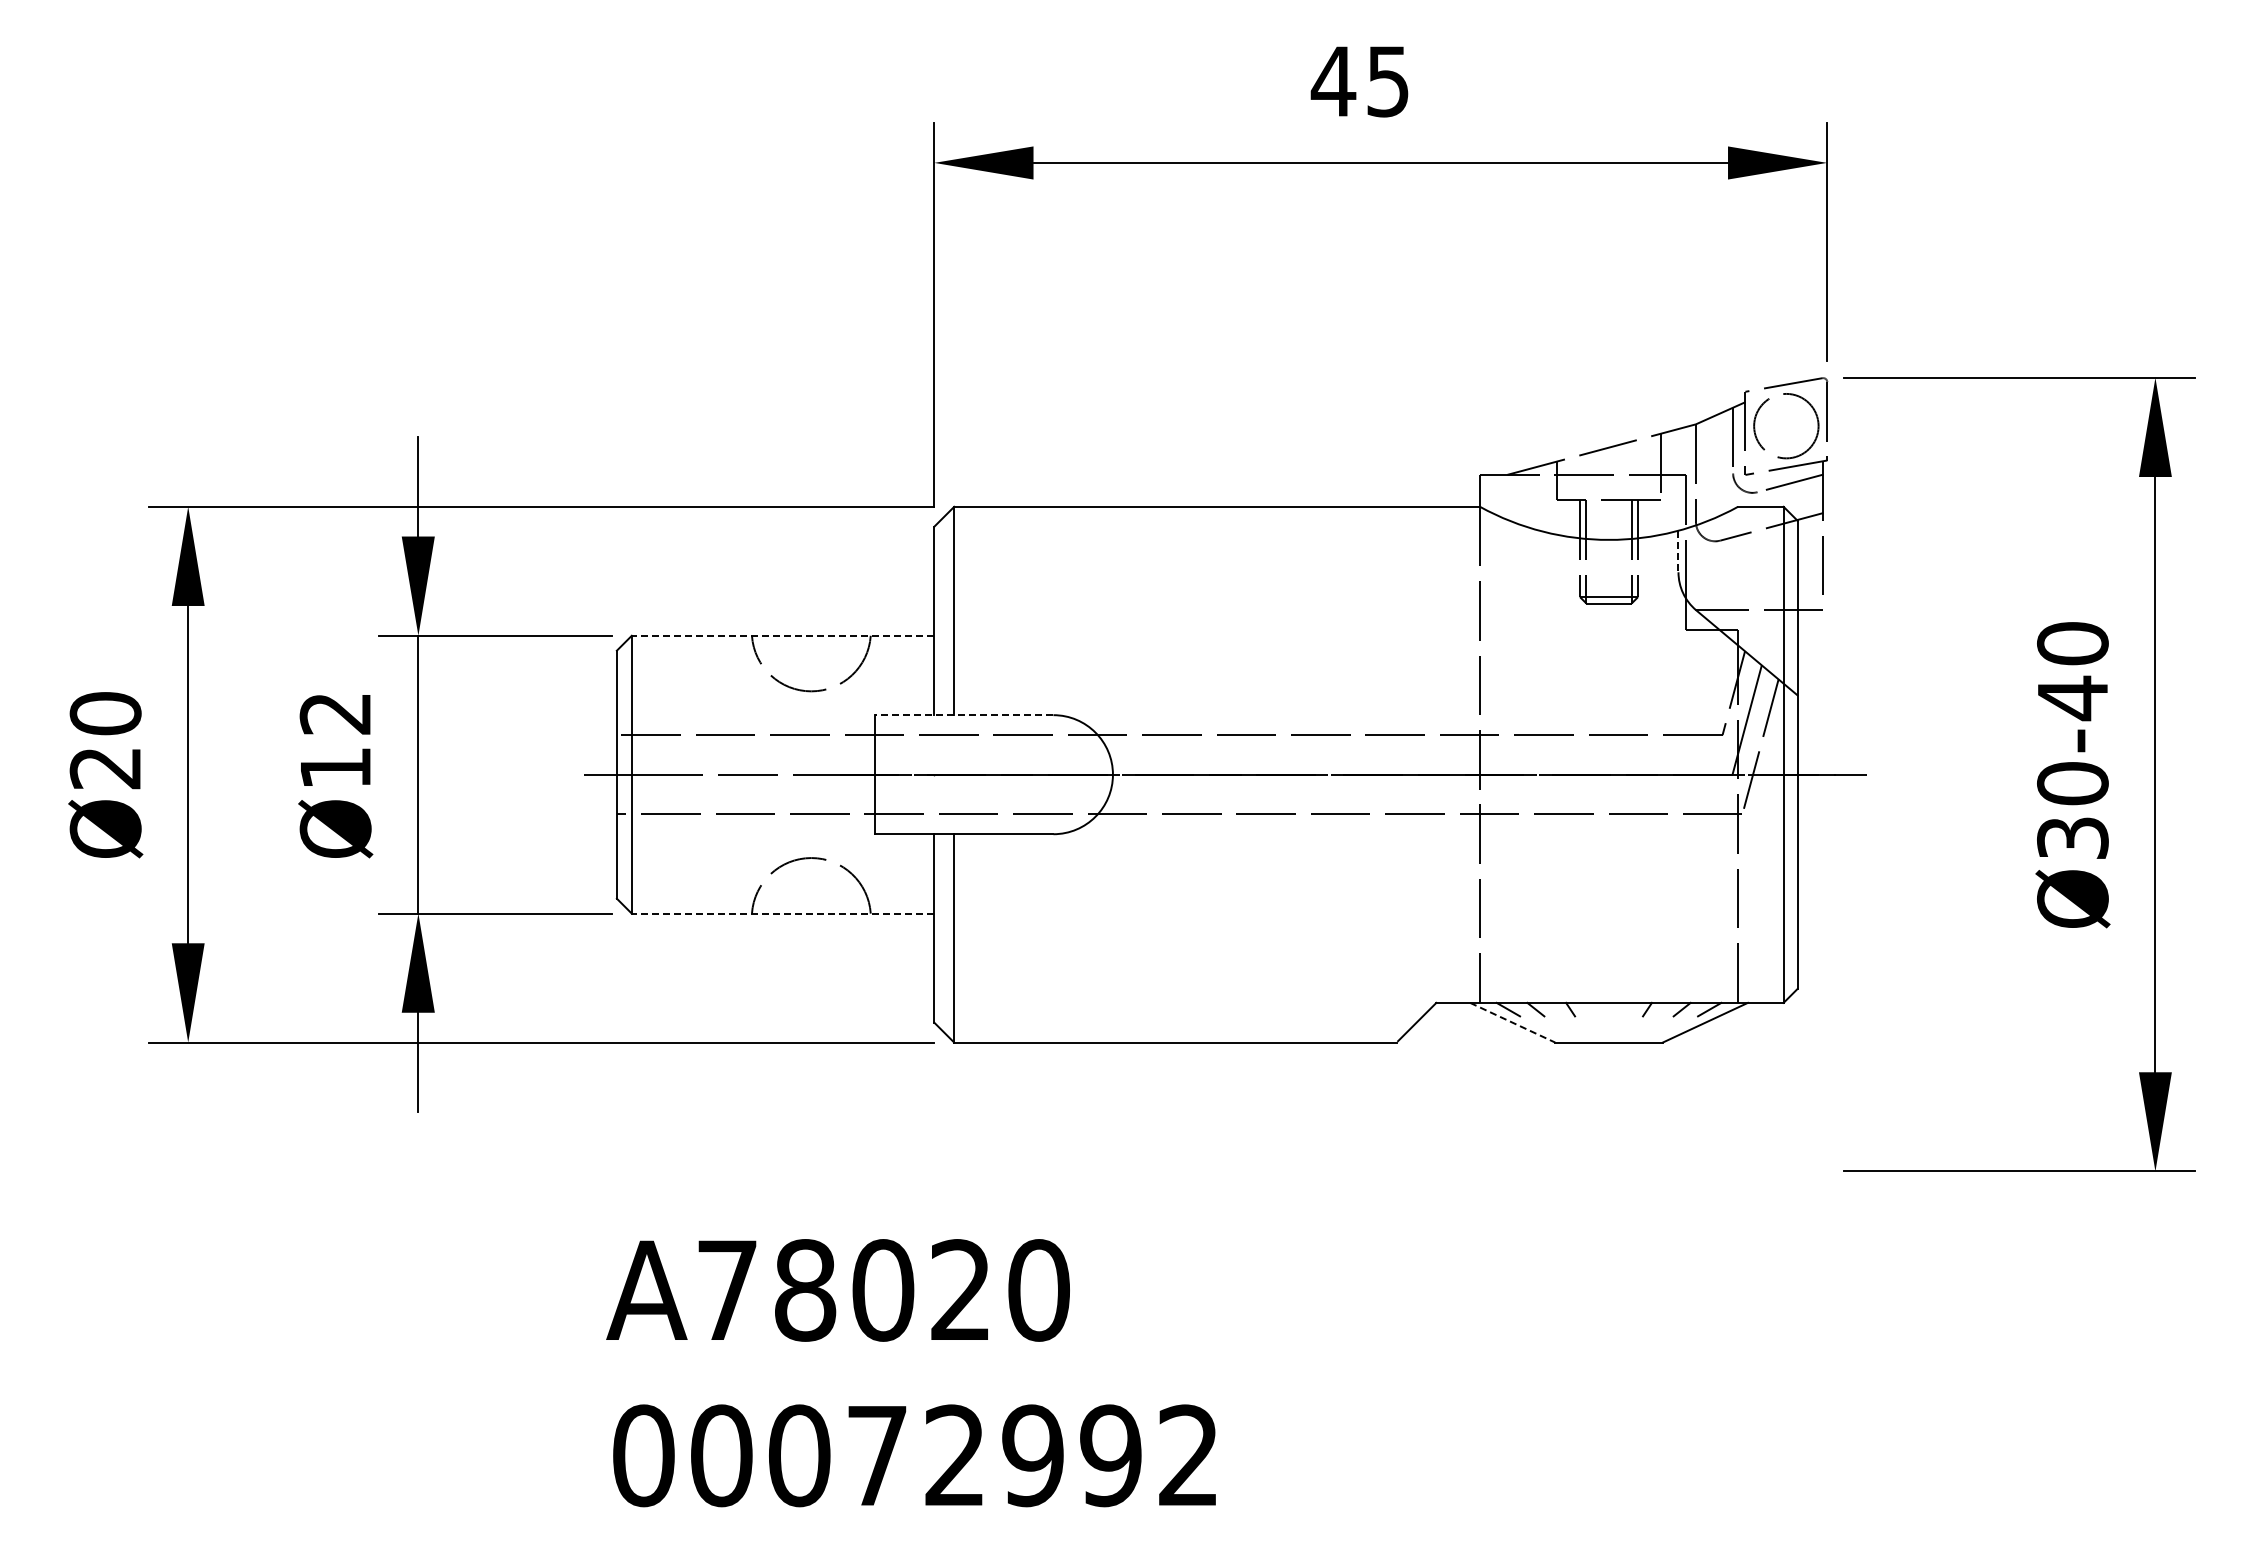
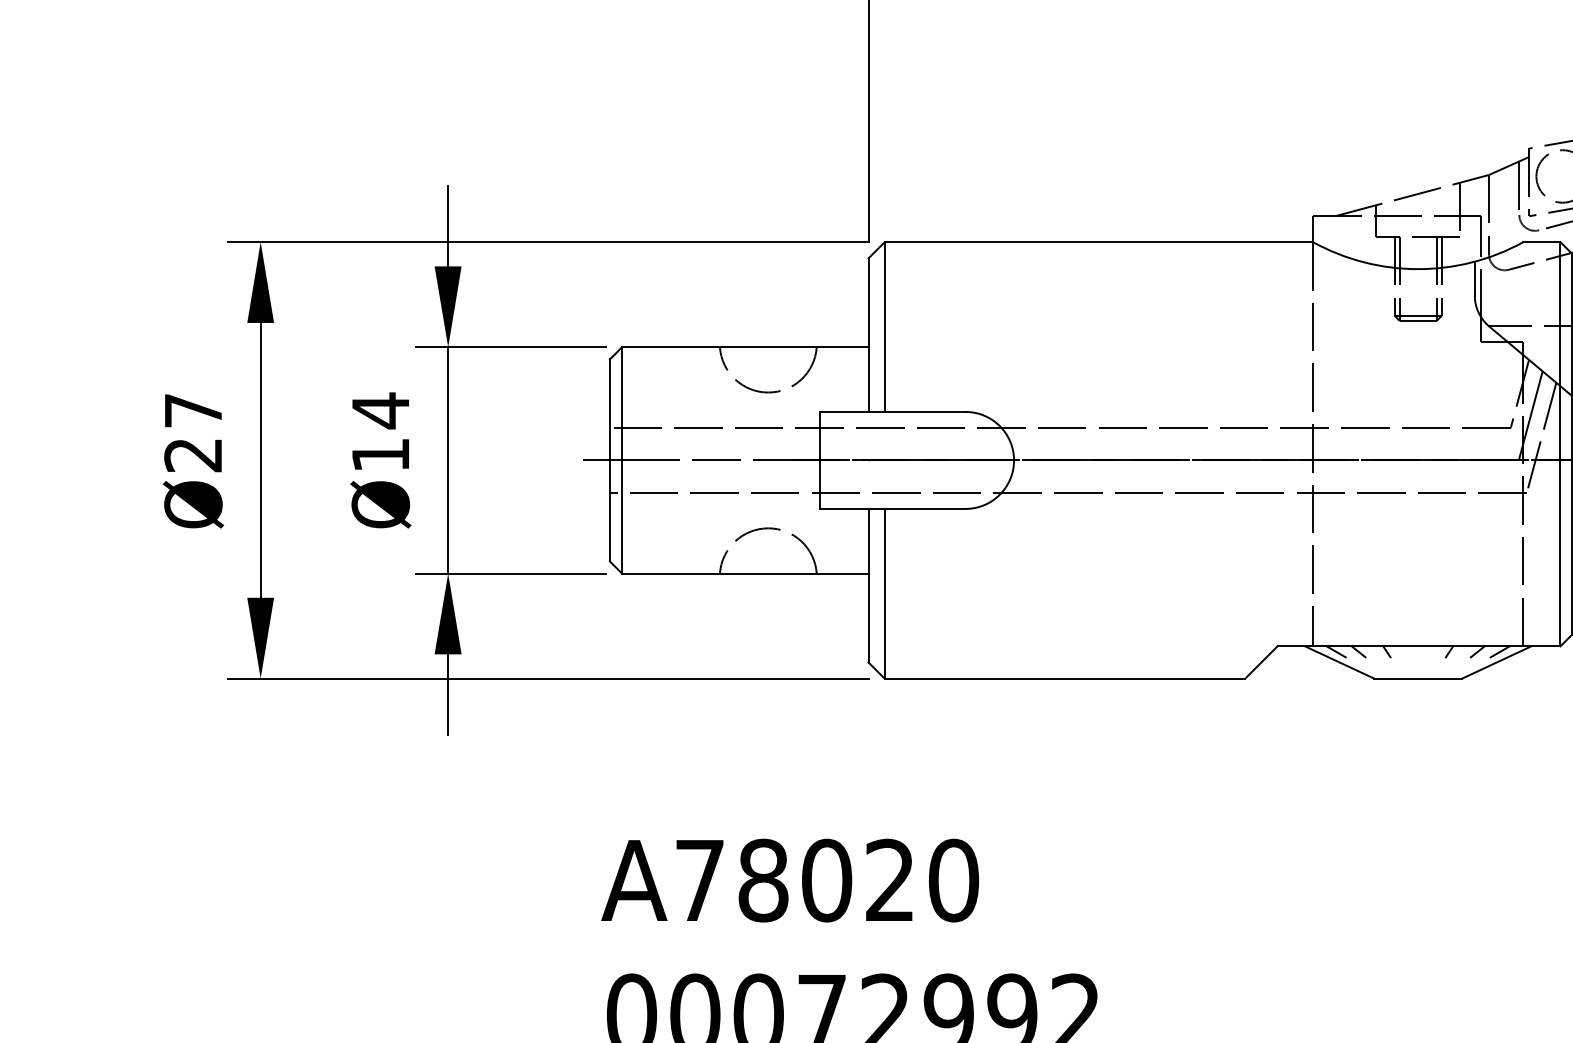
line: (1678, 551) -> (1474, 278), dashed -> solid
line: (782, 635) -> (744, 347), dashed -> solid
text: (105, 713) -> (193, 410), Ø20 -> Ø27
text: (334, 713) -> (379, 410), Ø12 -> Ø14
line: (963, 715) -> (892, 412), dashed -> solid
line: (782, 913) -> (744, 573), dashed -> solid
line: (1512, 1022) -> (1339, 662), dashed -> solid

